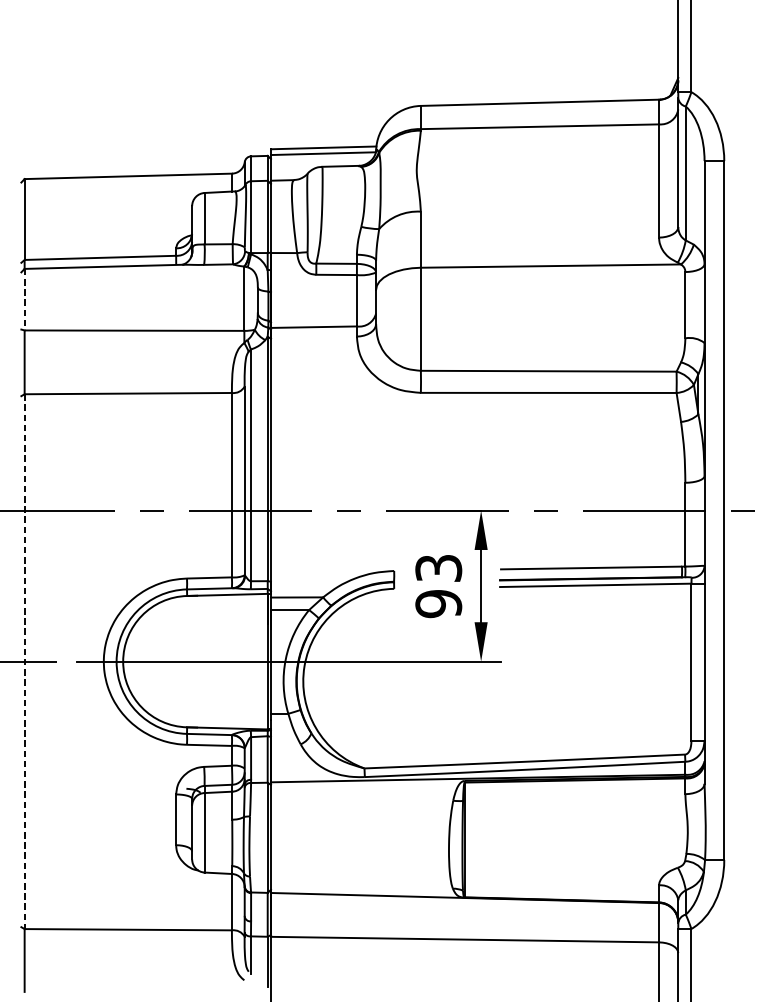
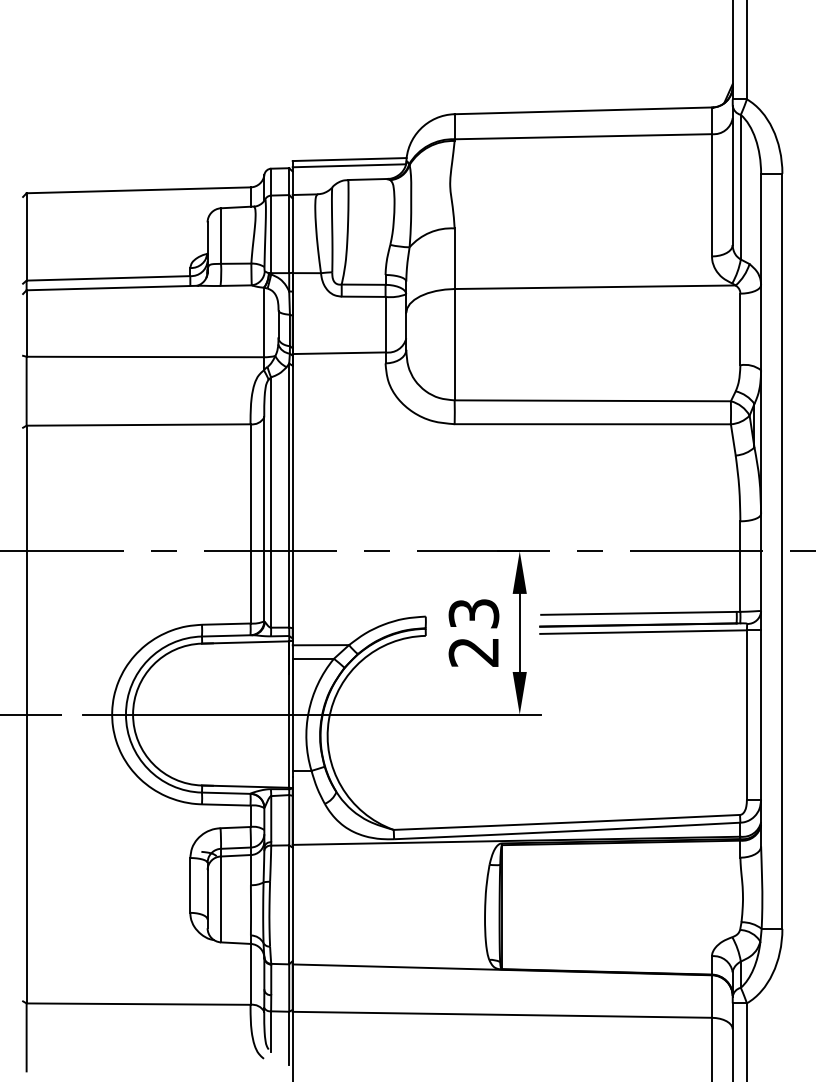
line: (24, 300) -> (26, 324), dashed -> solid
text: (438, 604) -> (473, 652), 93 -> 23
line: (24, 661) -> (26, 714), dashed -> solid

